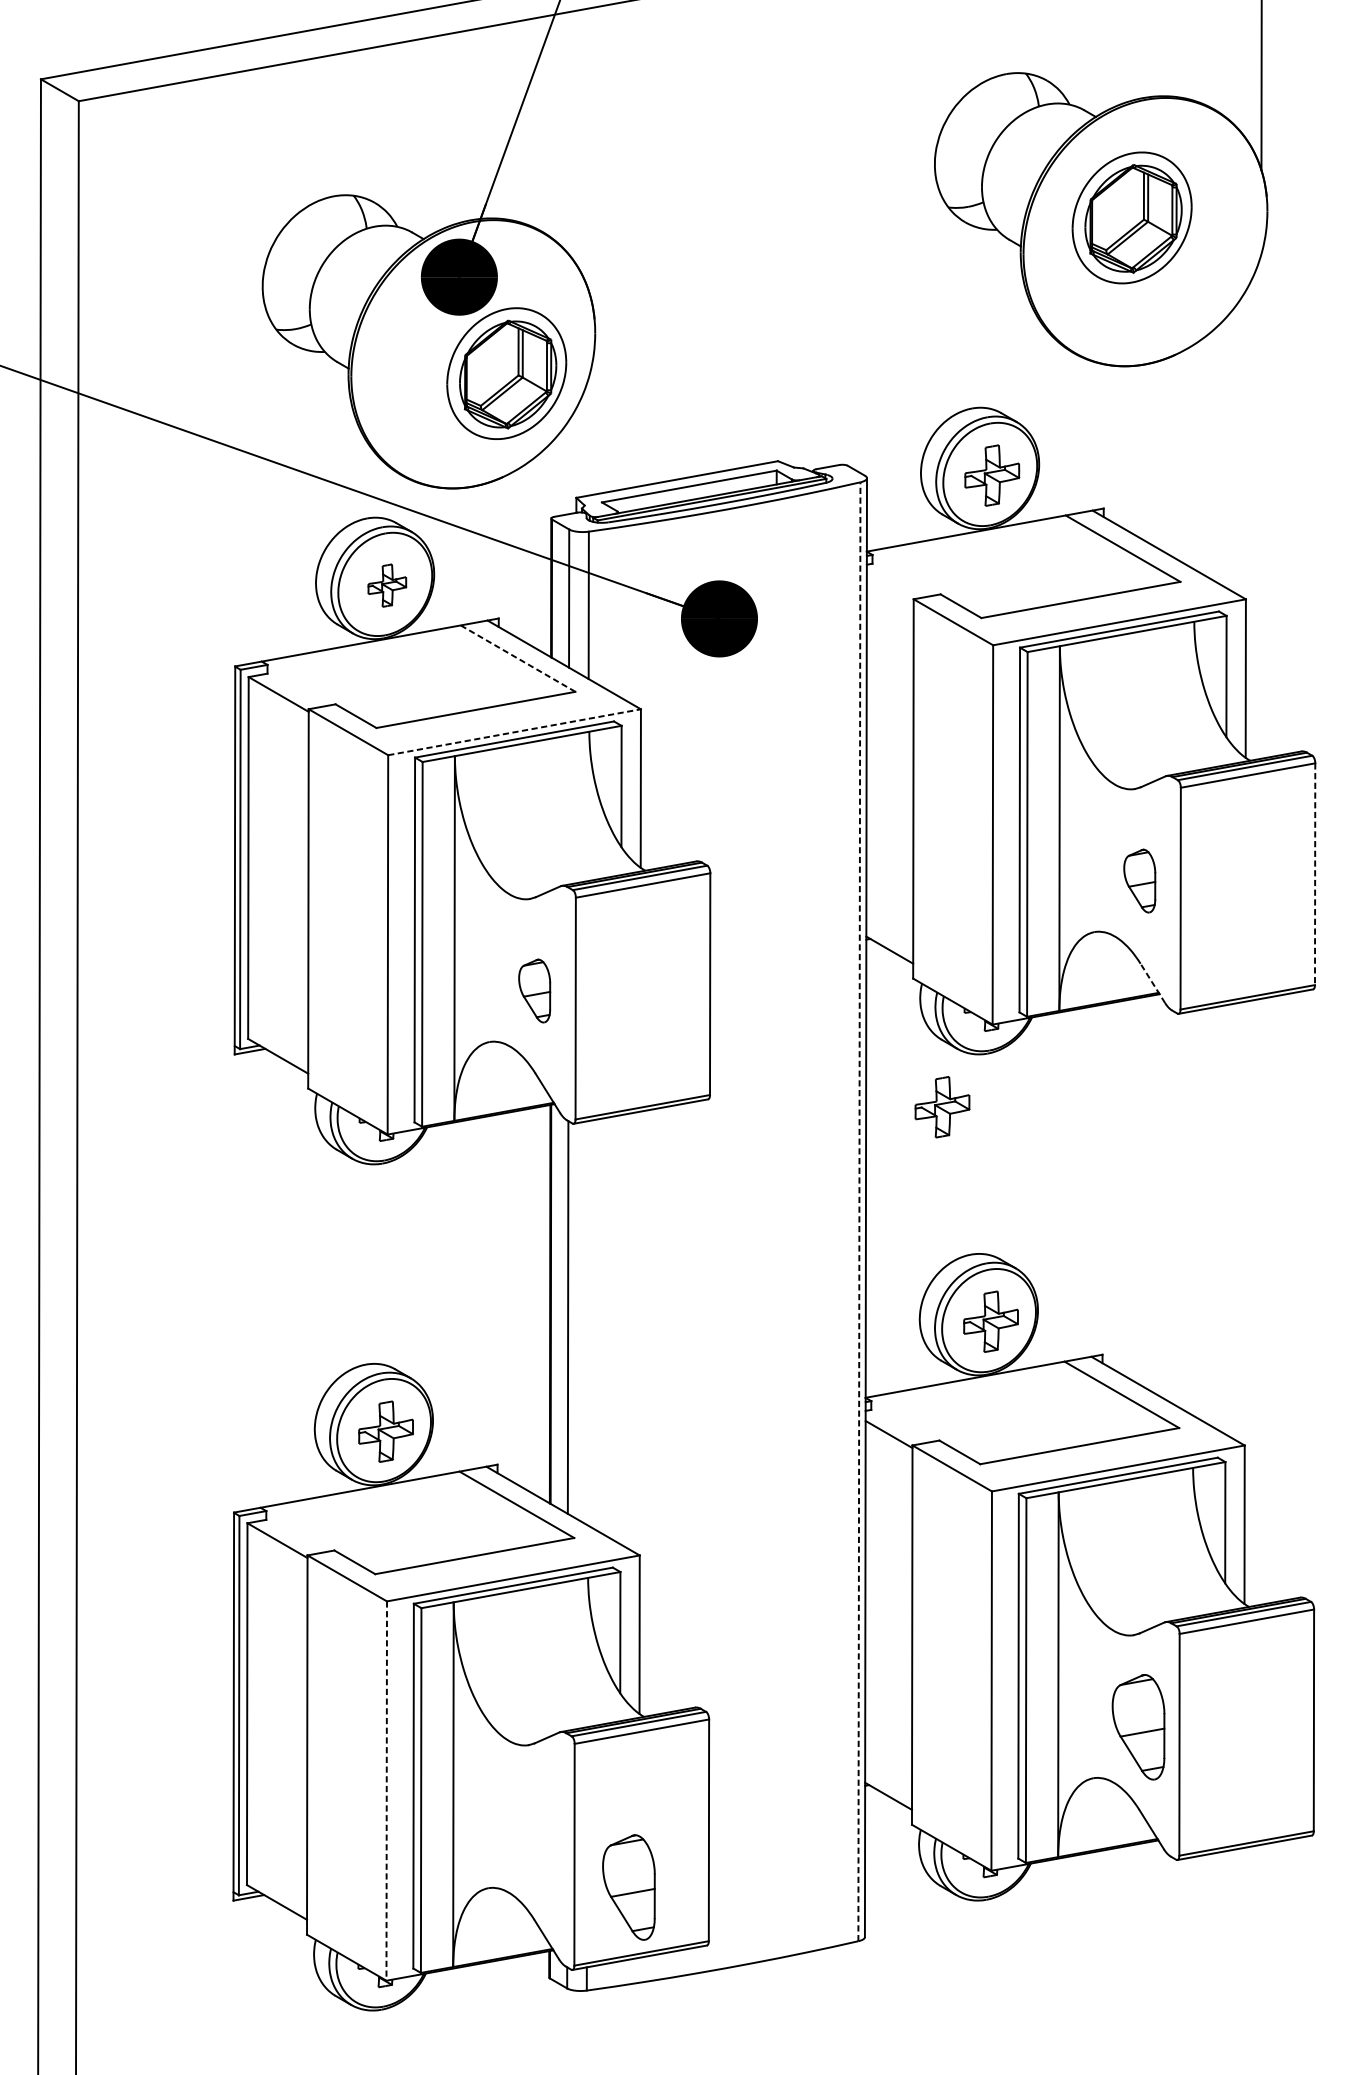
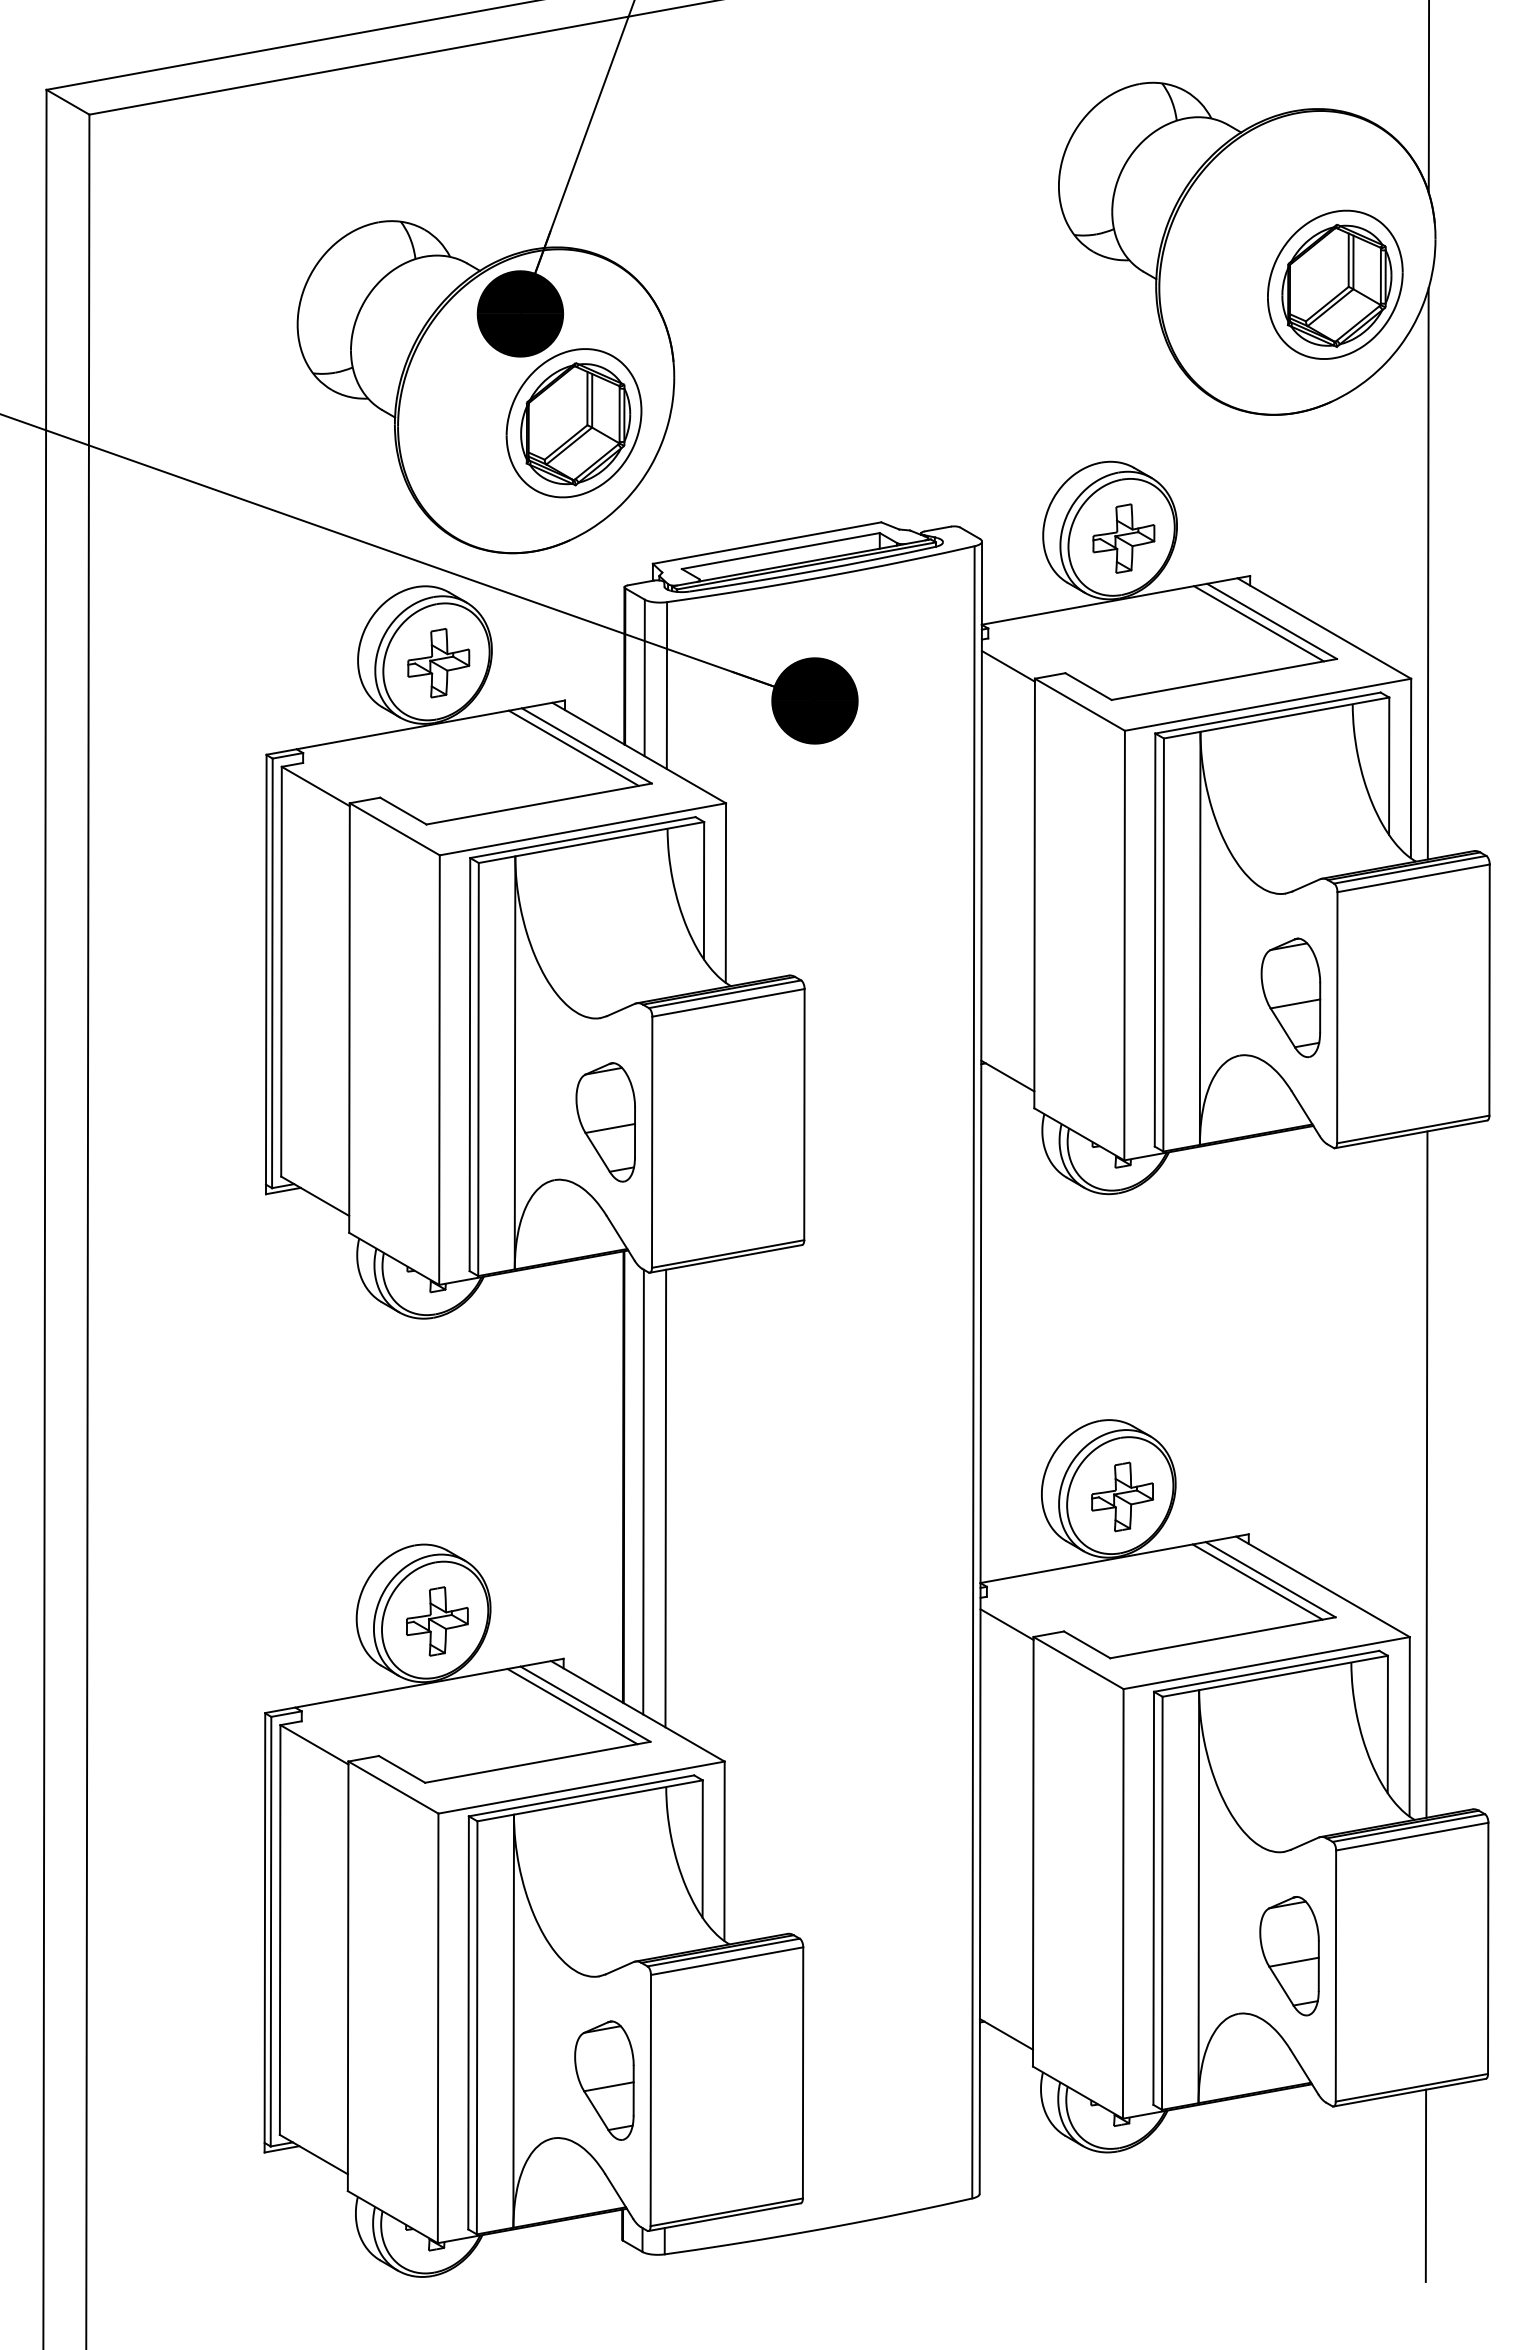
part: (1132, 217) -> (1335, 284), moved
line: (1260, 506) -> (1427, 573), added
line: (1111, 550) -> (1258, 623), added
part: (387, 585) -> (438, 663), size x1.43
line: (889, 587) -> (1007, 665), added
line: (517, 658) -> (586, 745), dashed -> solid
line: (506, 660) -> (573, 747), added
line: (515, 732) -> (583, 829), dashed -> solid
line: (1315, 874) -> (1489, 990), dashed -> solid
part: (1139, 880) -> (1290, 997), size x1.67
line: (1152, 983) -> (1305, 1113), dashed -> solid
part: (534, 991) -> (605, 1122), size x1.67
part: (942, 1106) -> (1067, 1253), removed
line: (859, 1211) -> (973, 1371), dashed -> solid
line: (1259, 1301) -> (1426, 1474), added
line: (587, 1323) -> (665, 1498), added
line: (1110, 1396) -> (1257, 1581), added
line: (505, 1506) -> (572, 1706), added
line: (387, 1791) -> (438, 2028), dashed -> solid
part: (628, 1887) -> (604, 2080), moved
line: (1258, 1929) -> (1425, 2185), added

